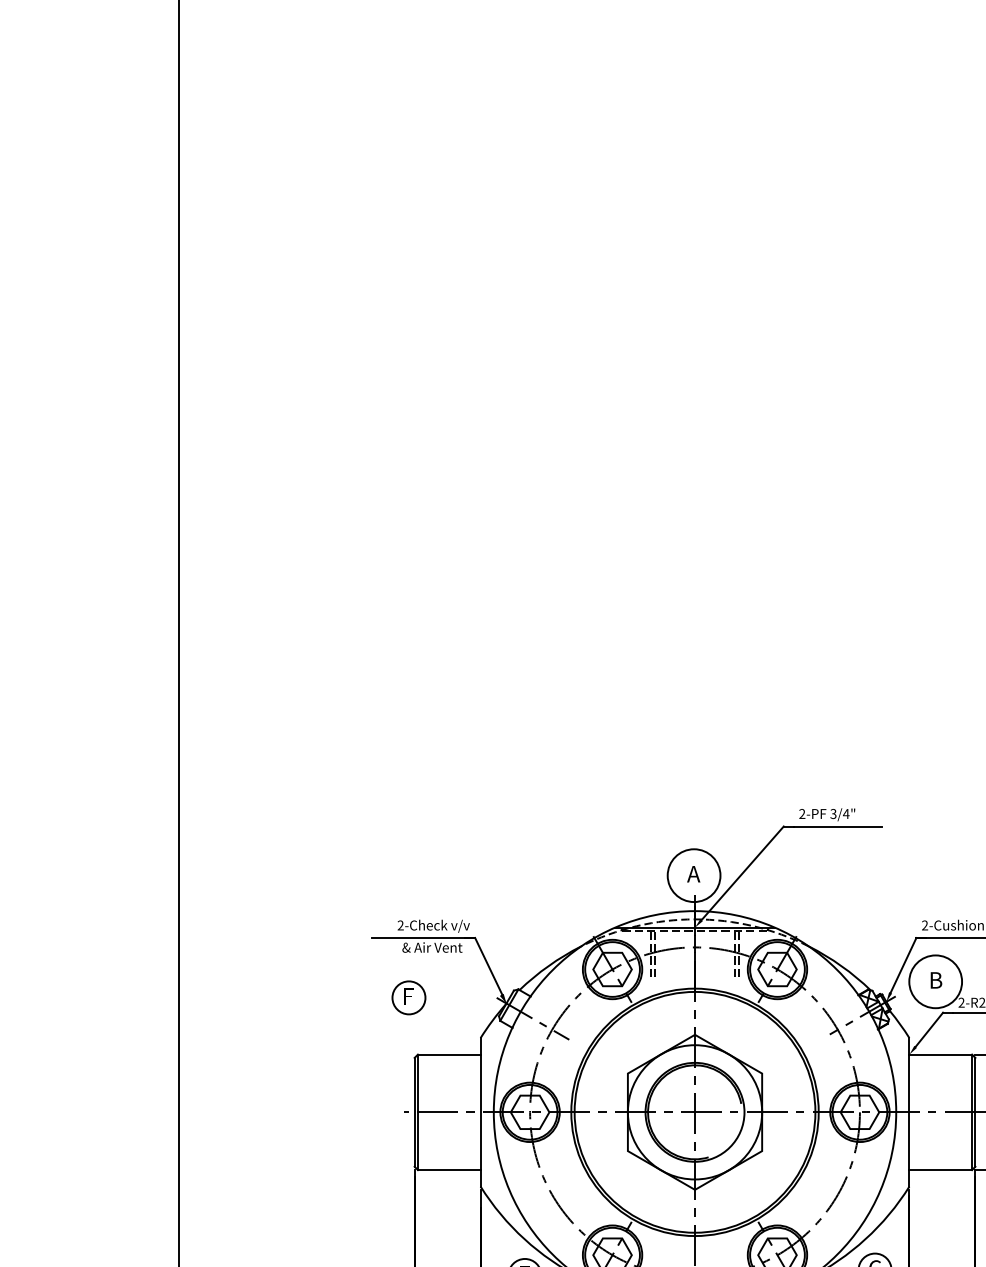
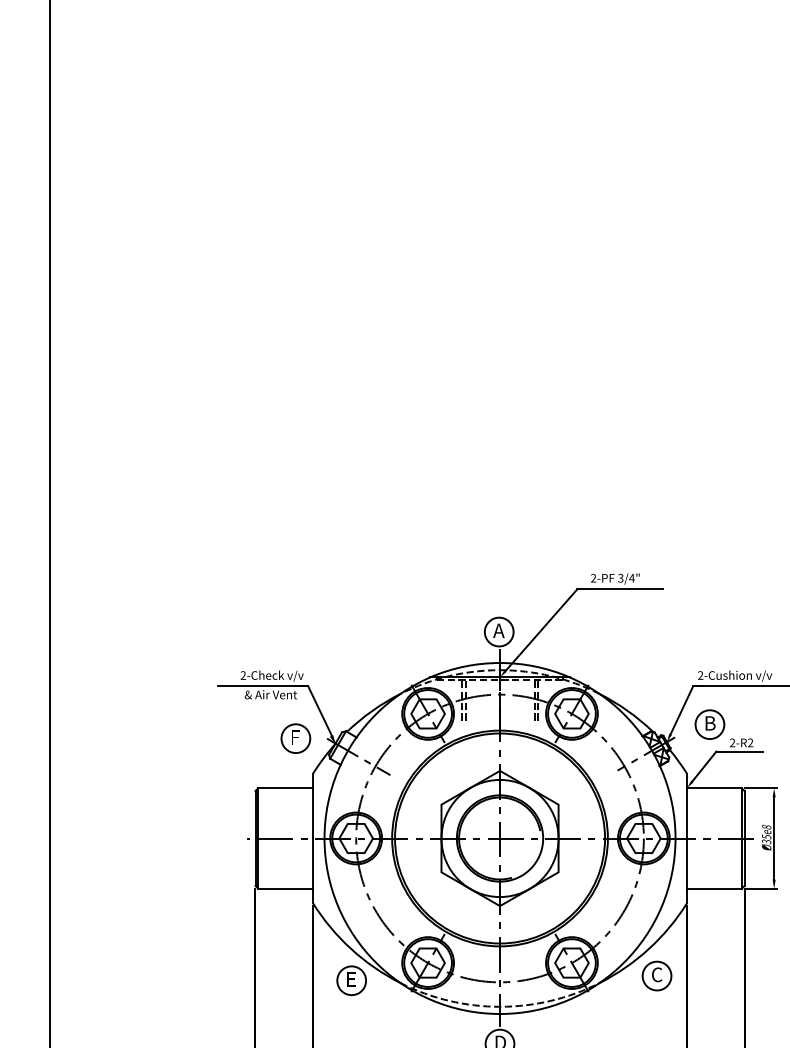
circle: (693, 875) -> (498, 631), size x0.62
circle: (935, 981) -> (709, 724), size x0.62
part: (408, 997) -> (295, 738), moved

